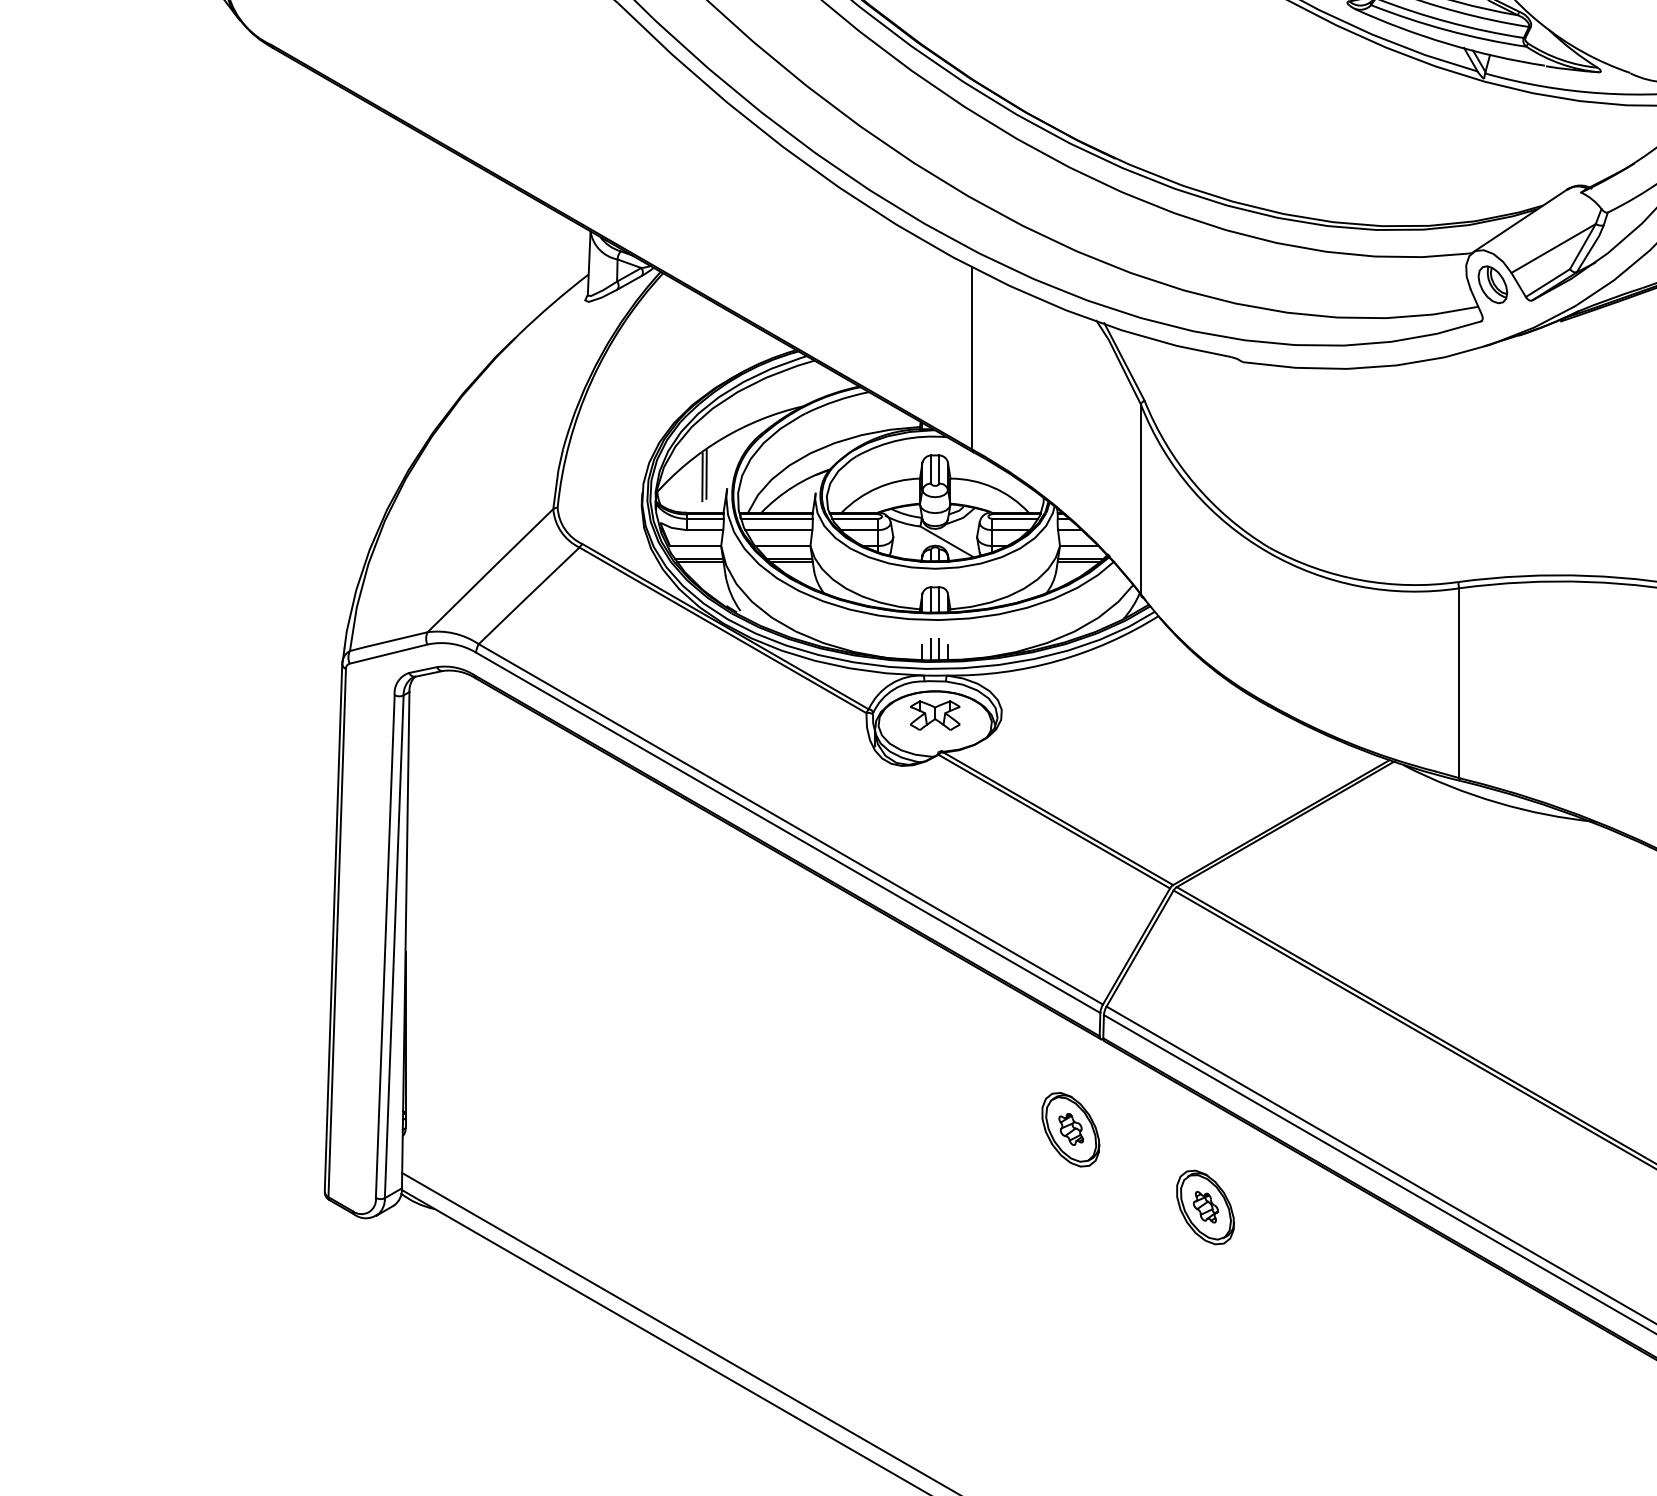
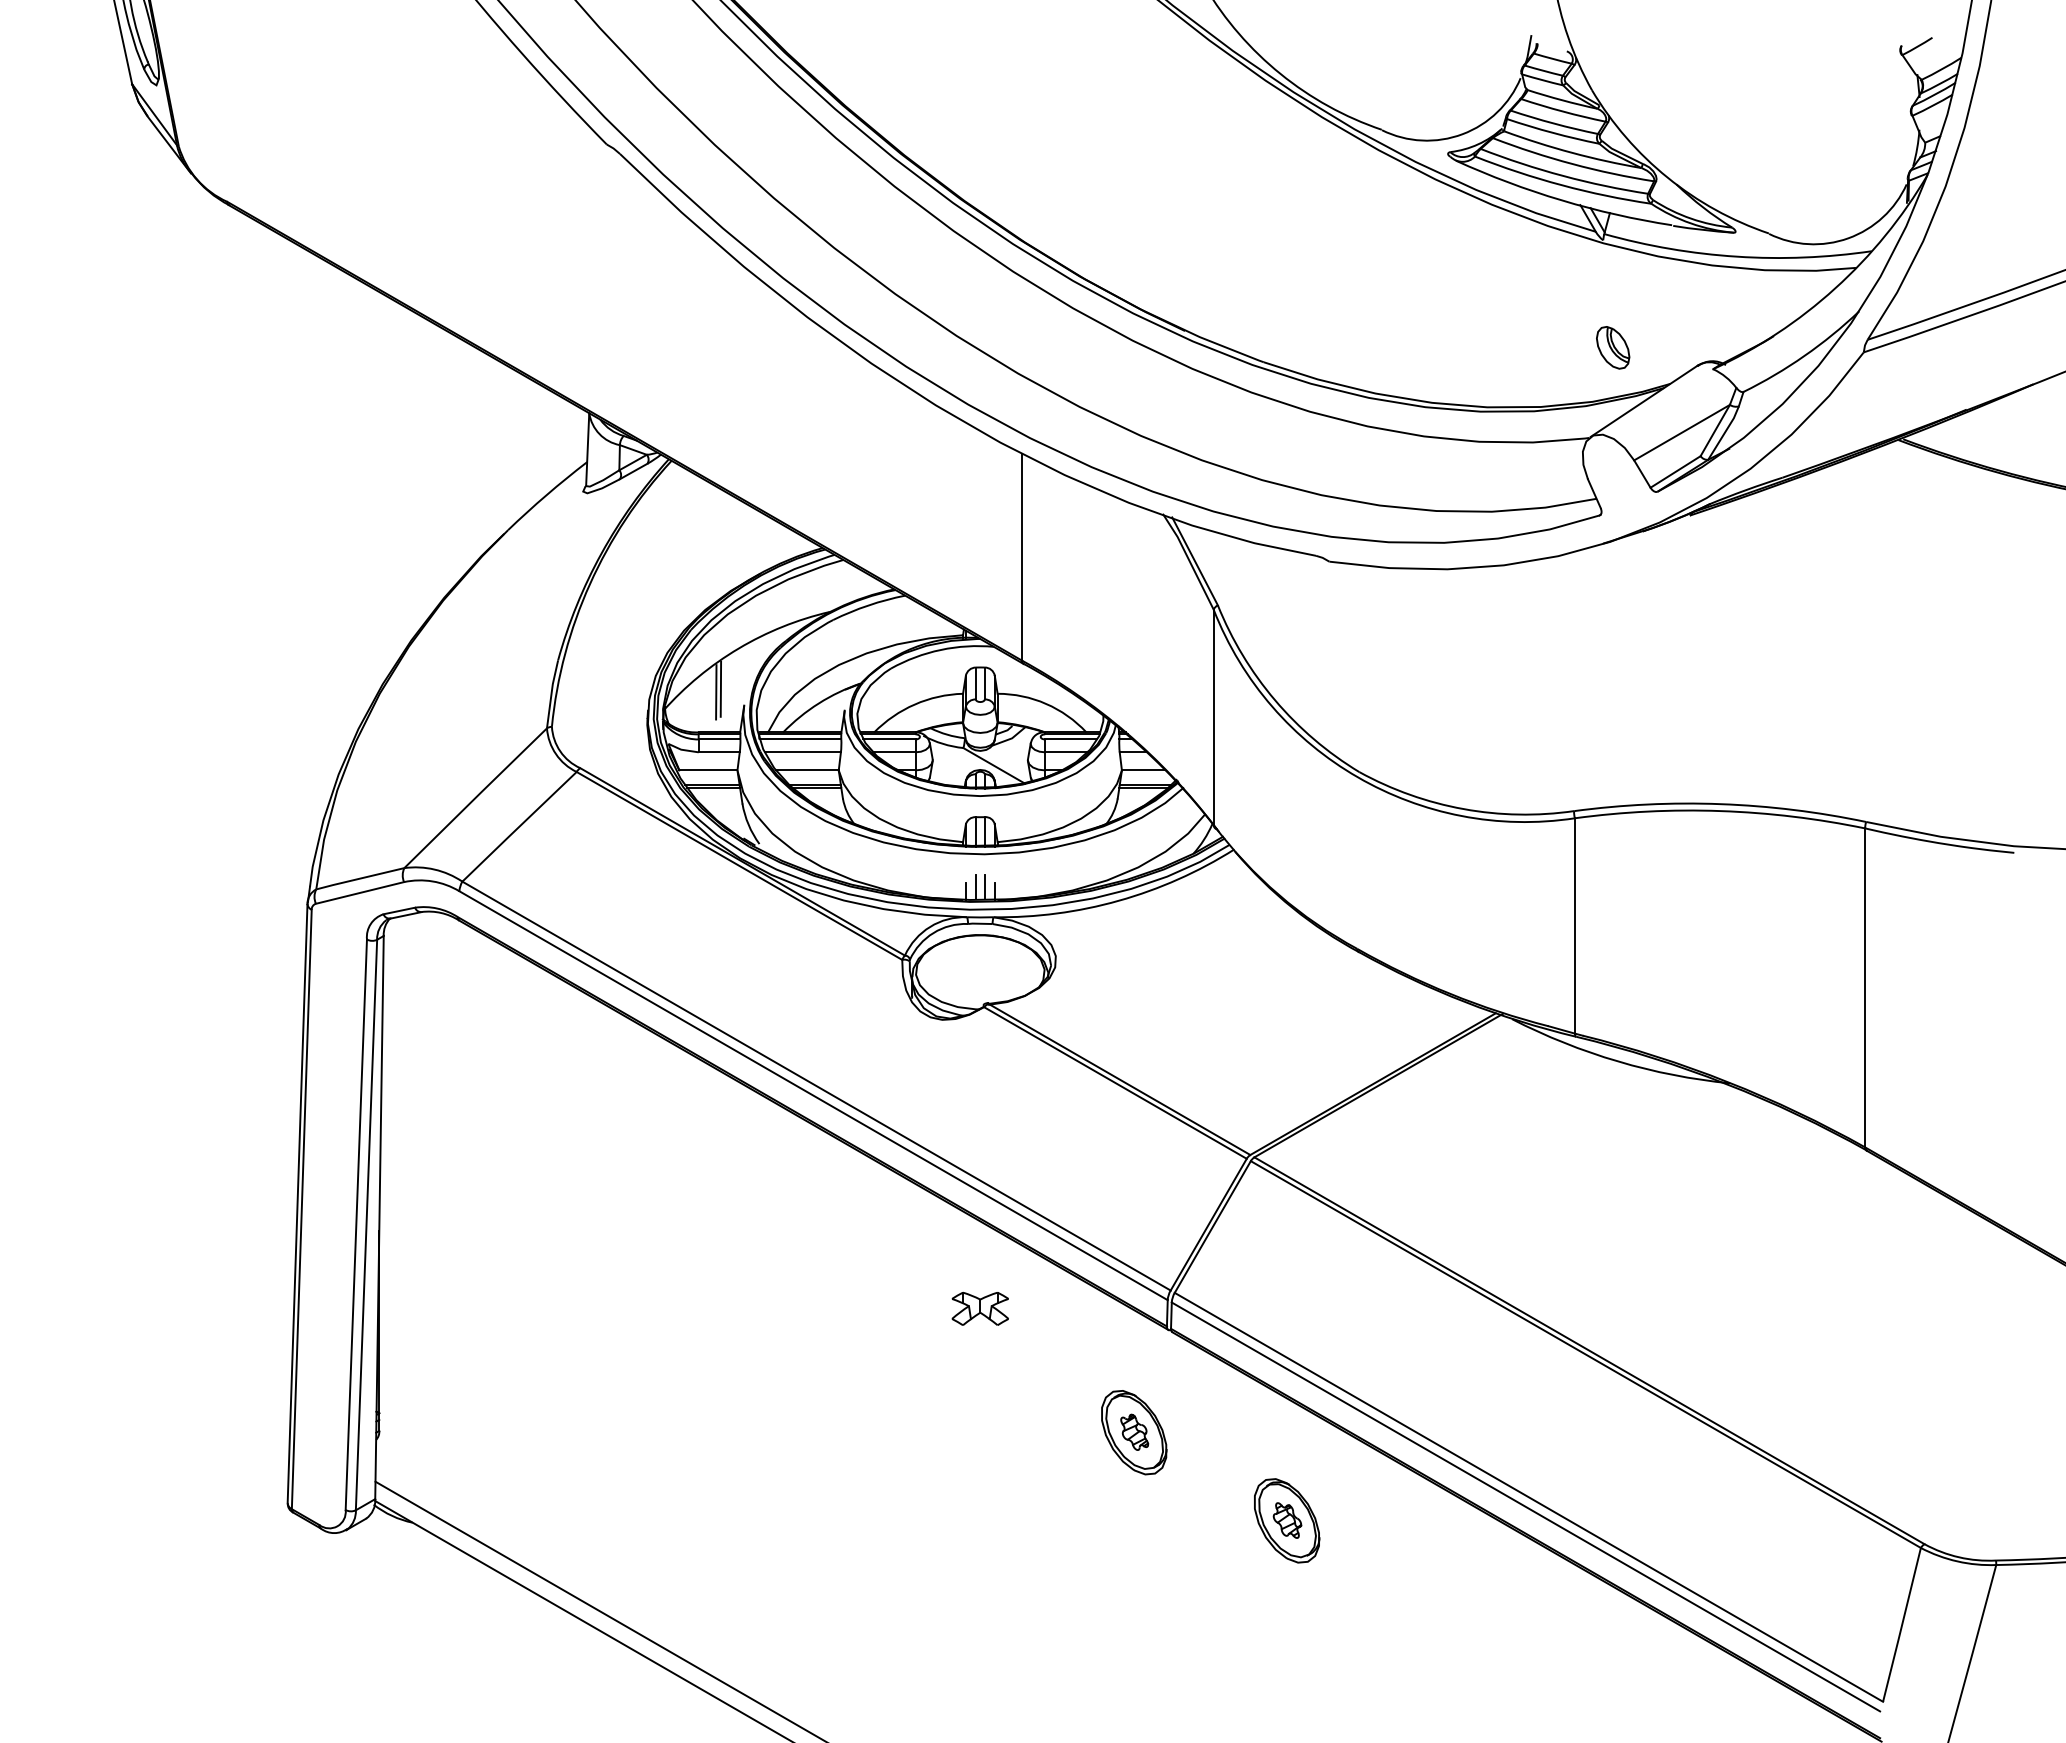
part: (1493, 284) -> (1613, 347), moved
part: (934, 715) -> (979, 1308), moved

